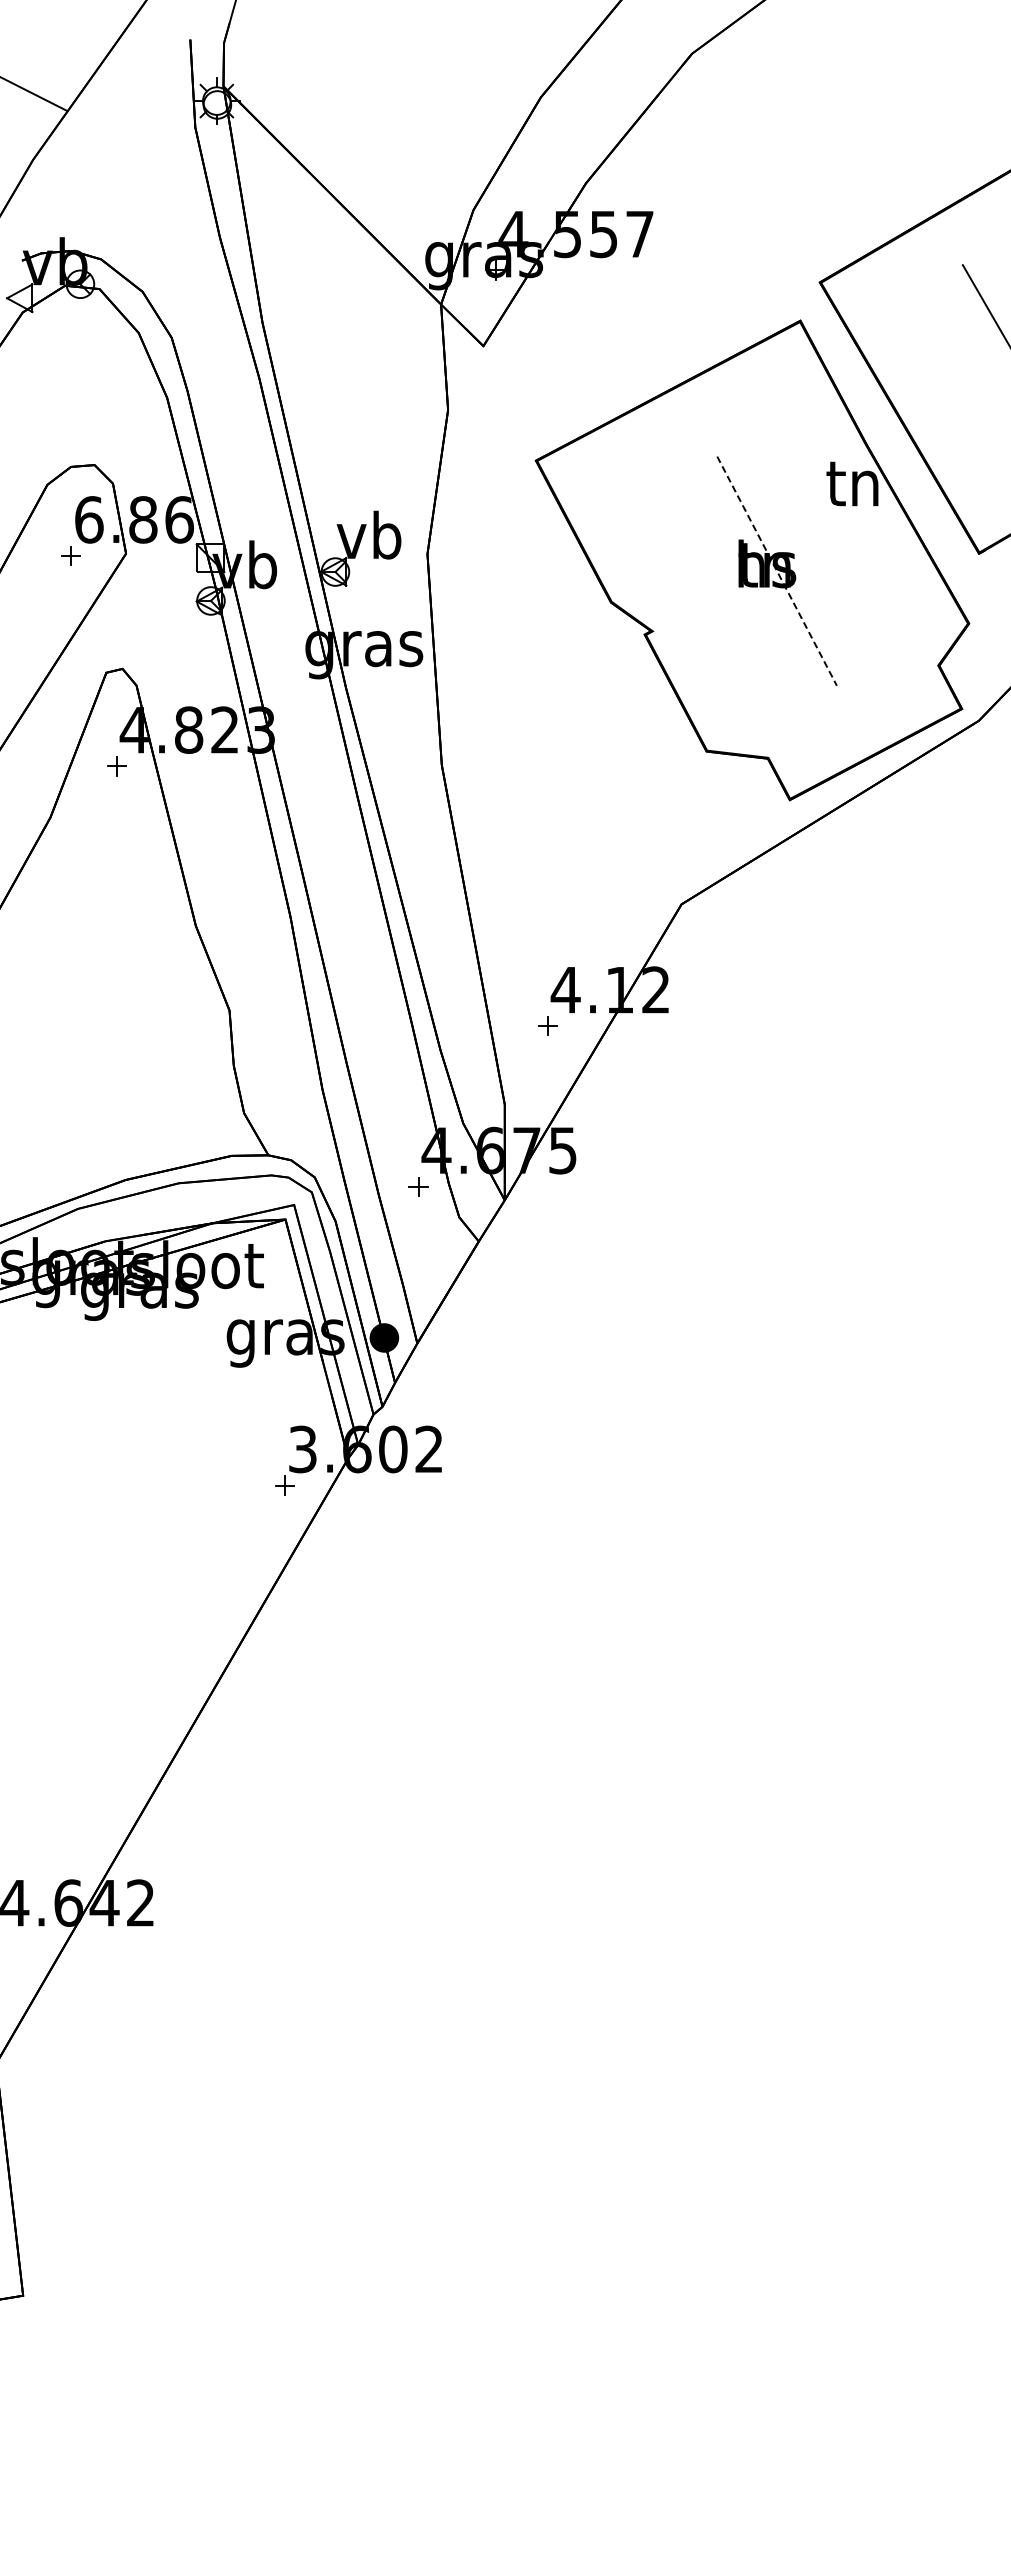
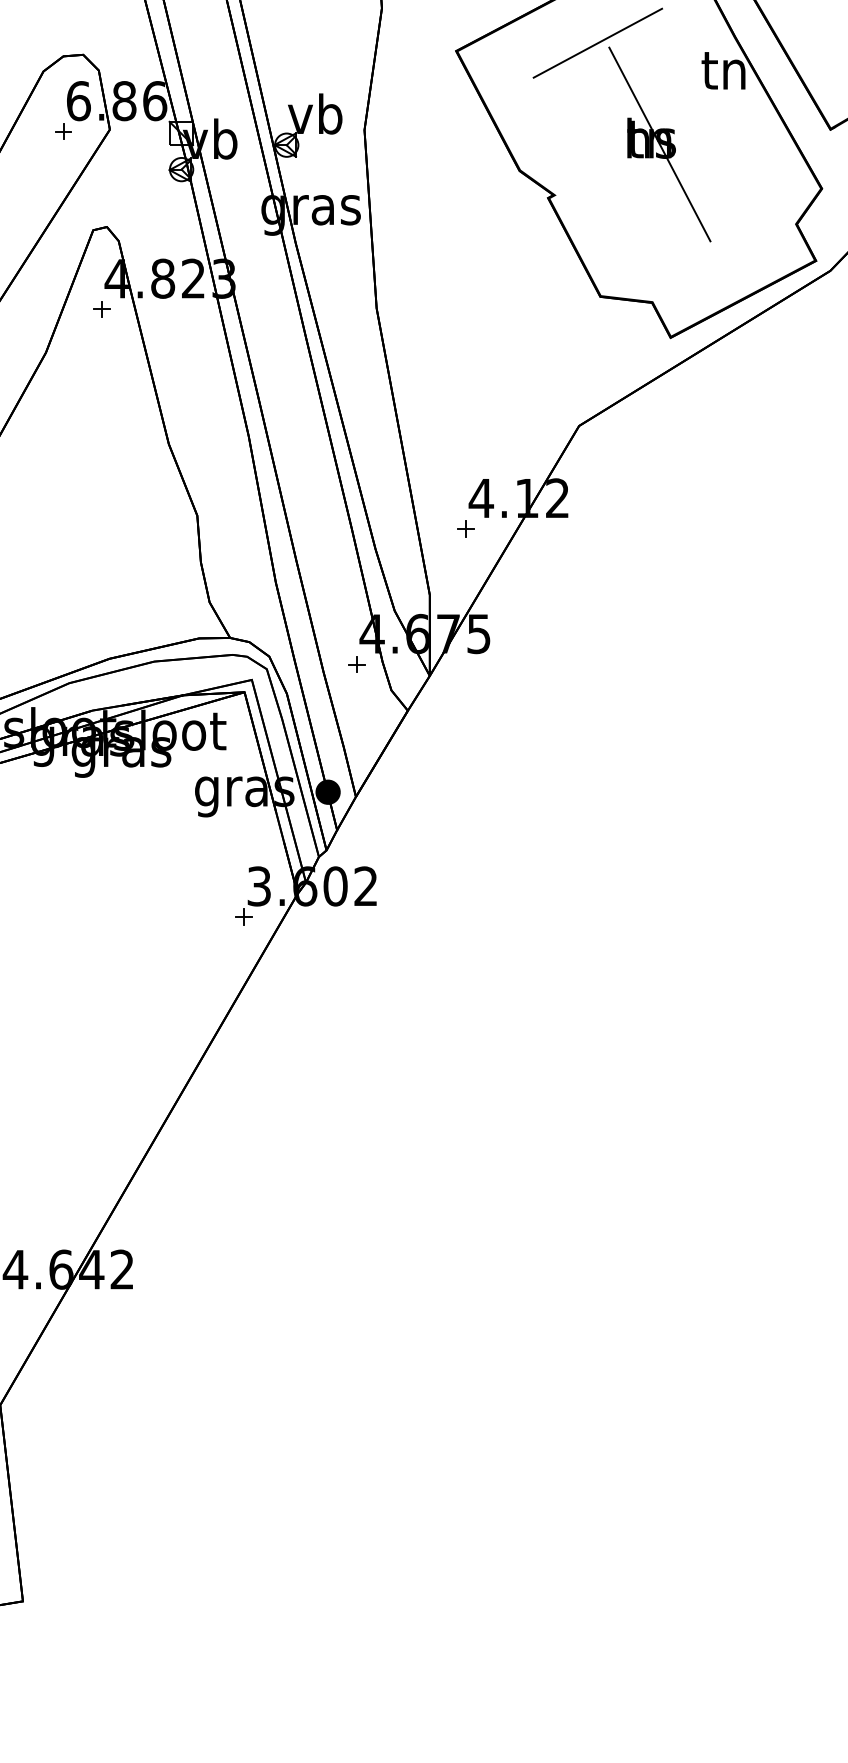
line: (703, 451) -> (597, 43), added
line: (777, 571) -> (660, 144), dashed -> solid

